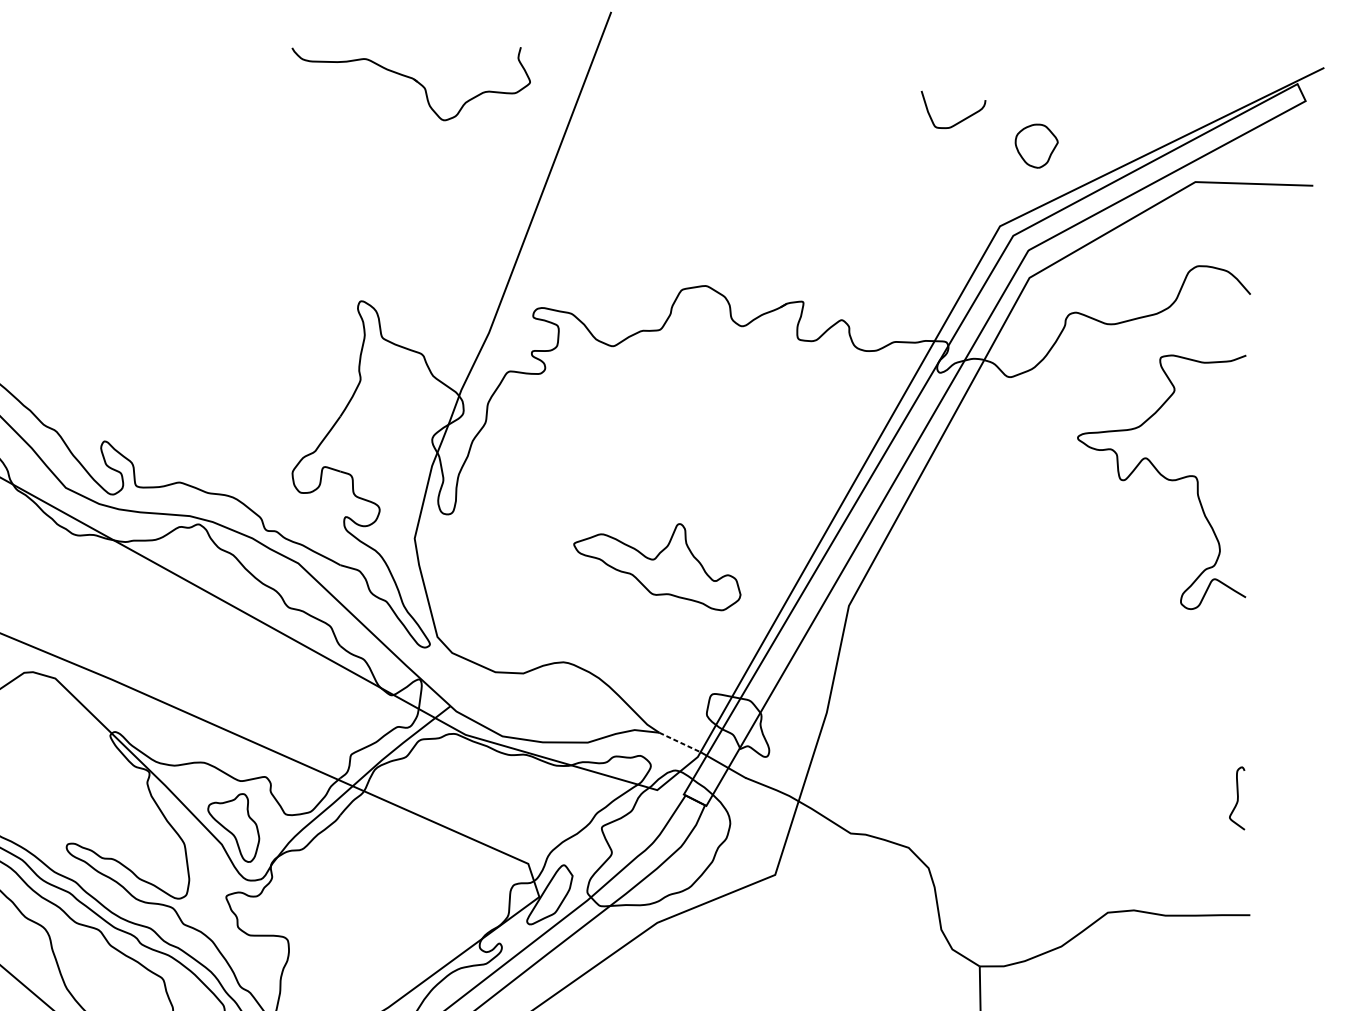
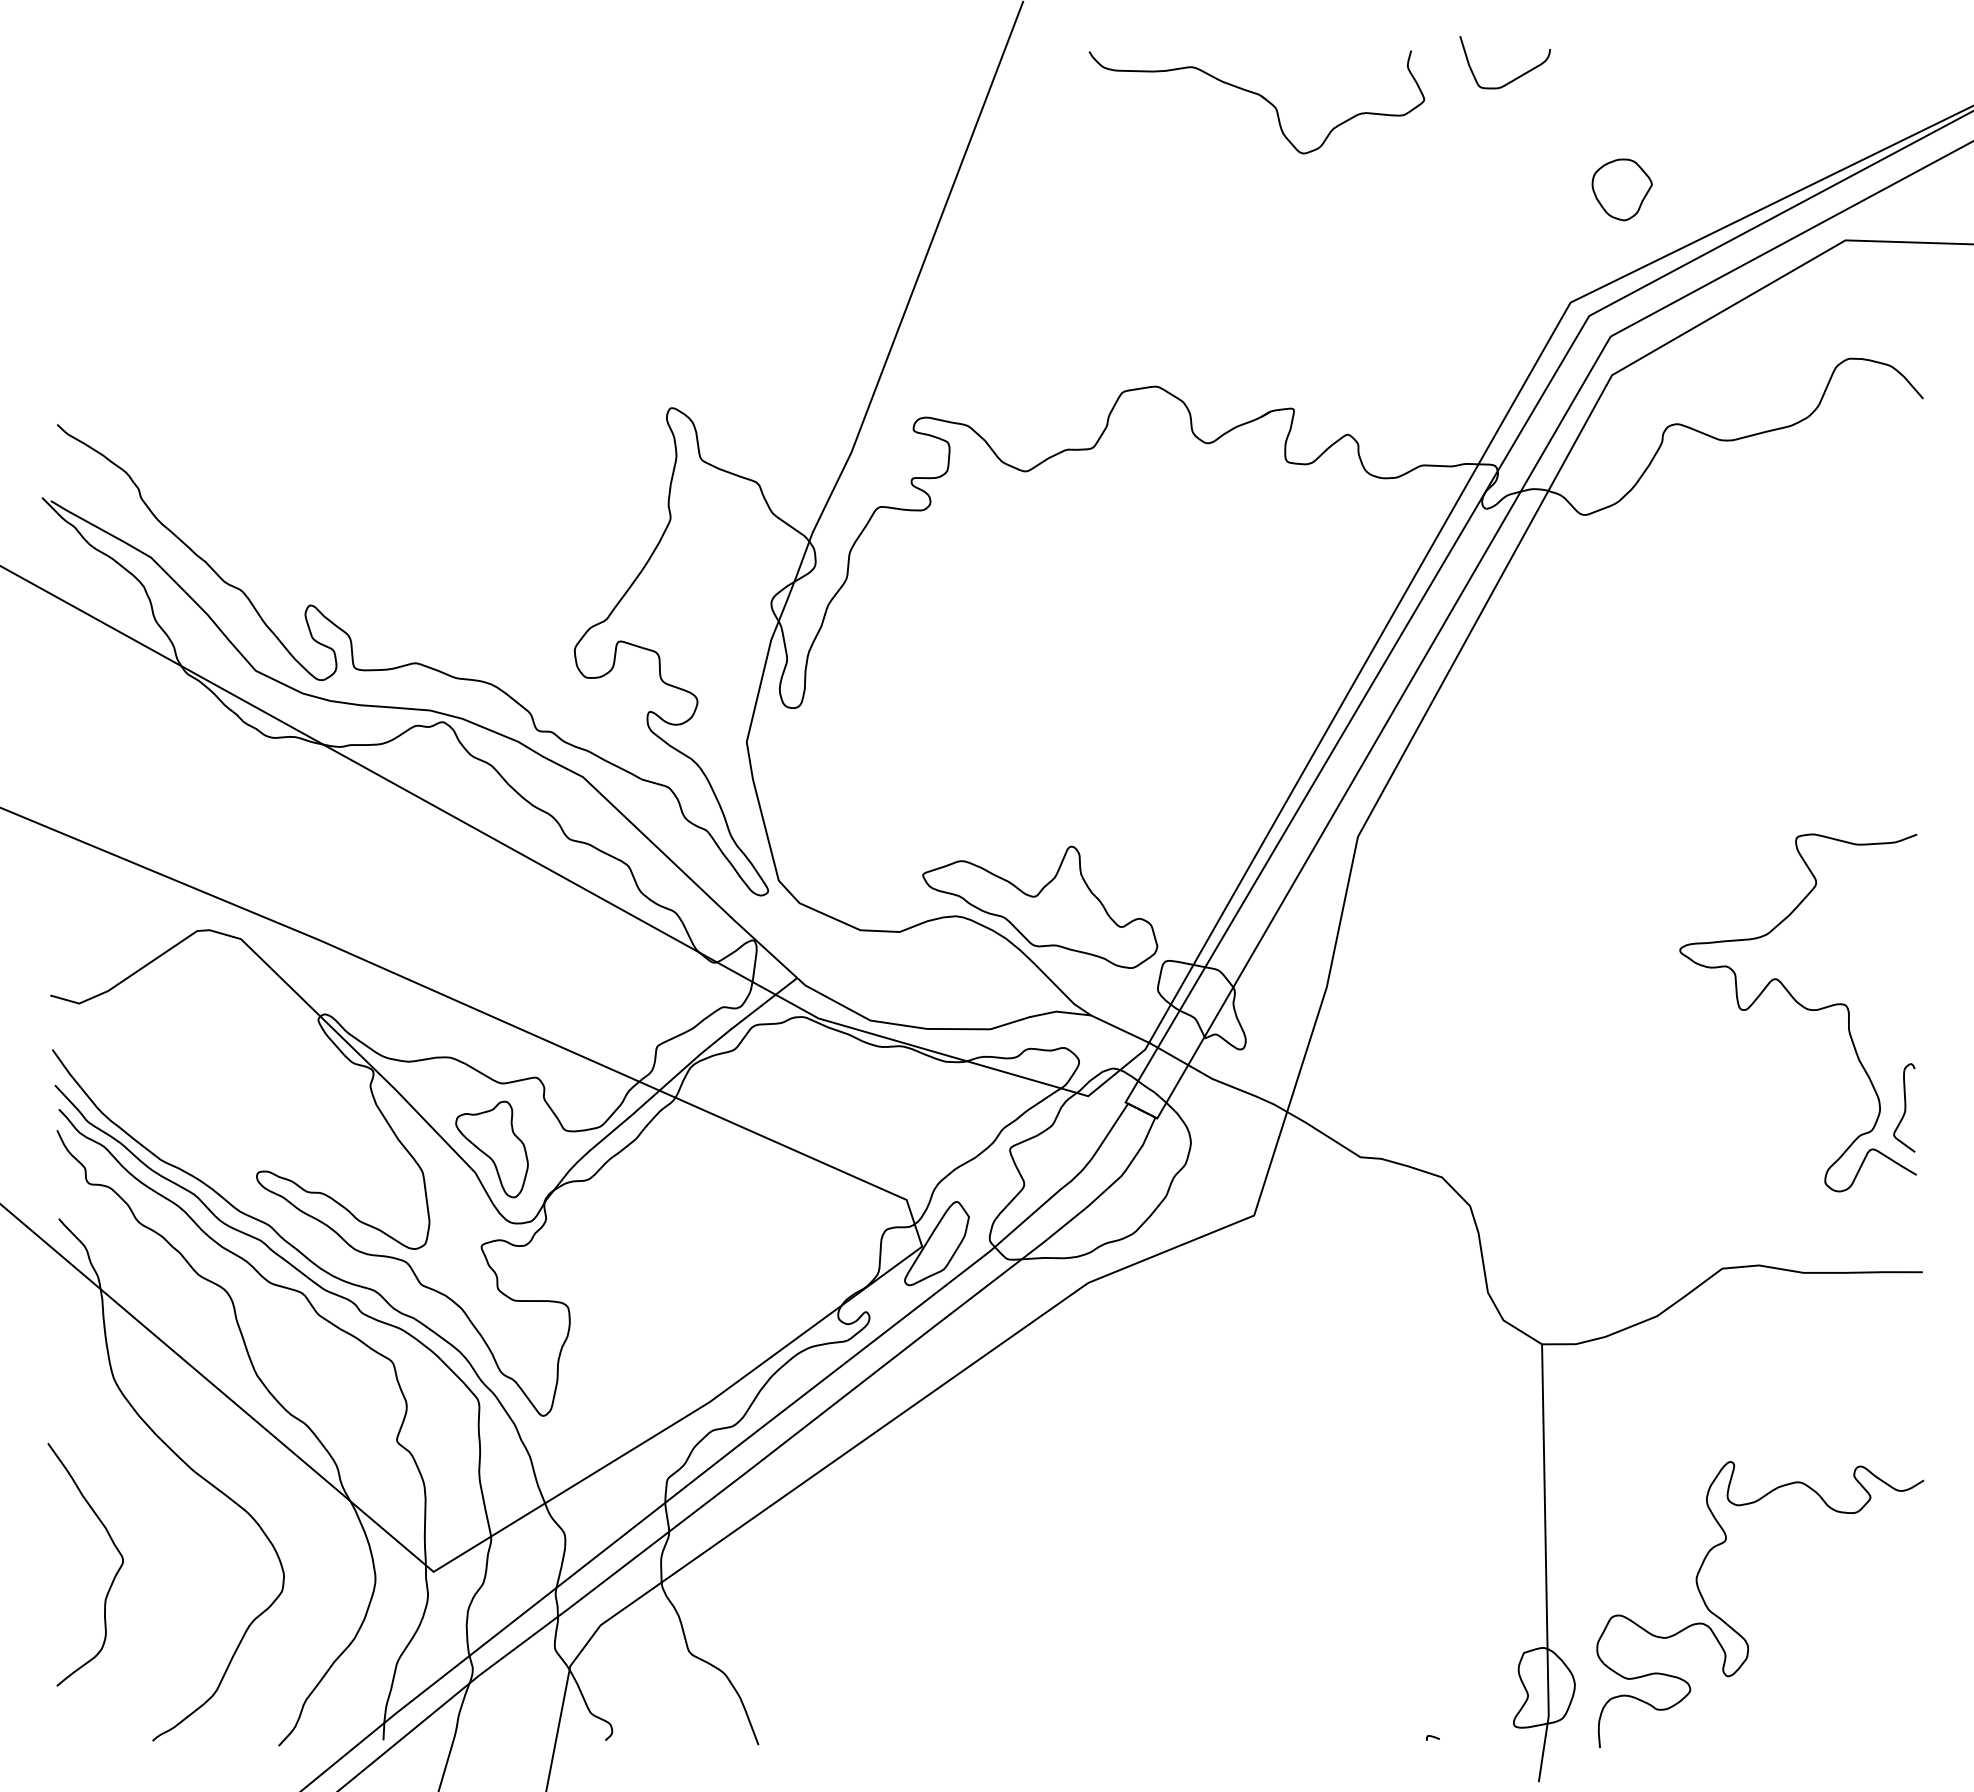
part: (413, 79) -> (1259, 96), moved
curve: (960, 121) -> (1514, 78), moved
curve: (1164, 478) -> (1802, 1007), moved
part: (657, 566) -> (1040, 906), moved
line: (680, 742) -> (1120, 1029), dashed -> solid

